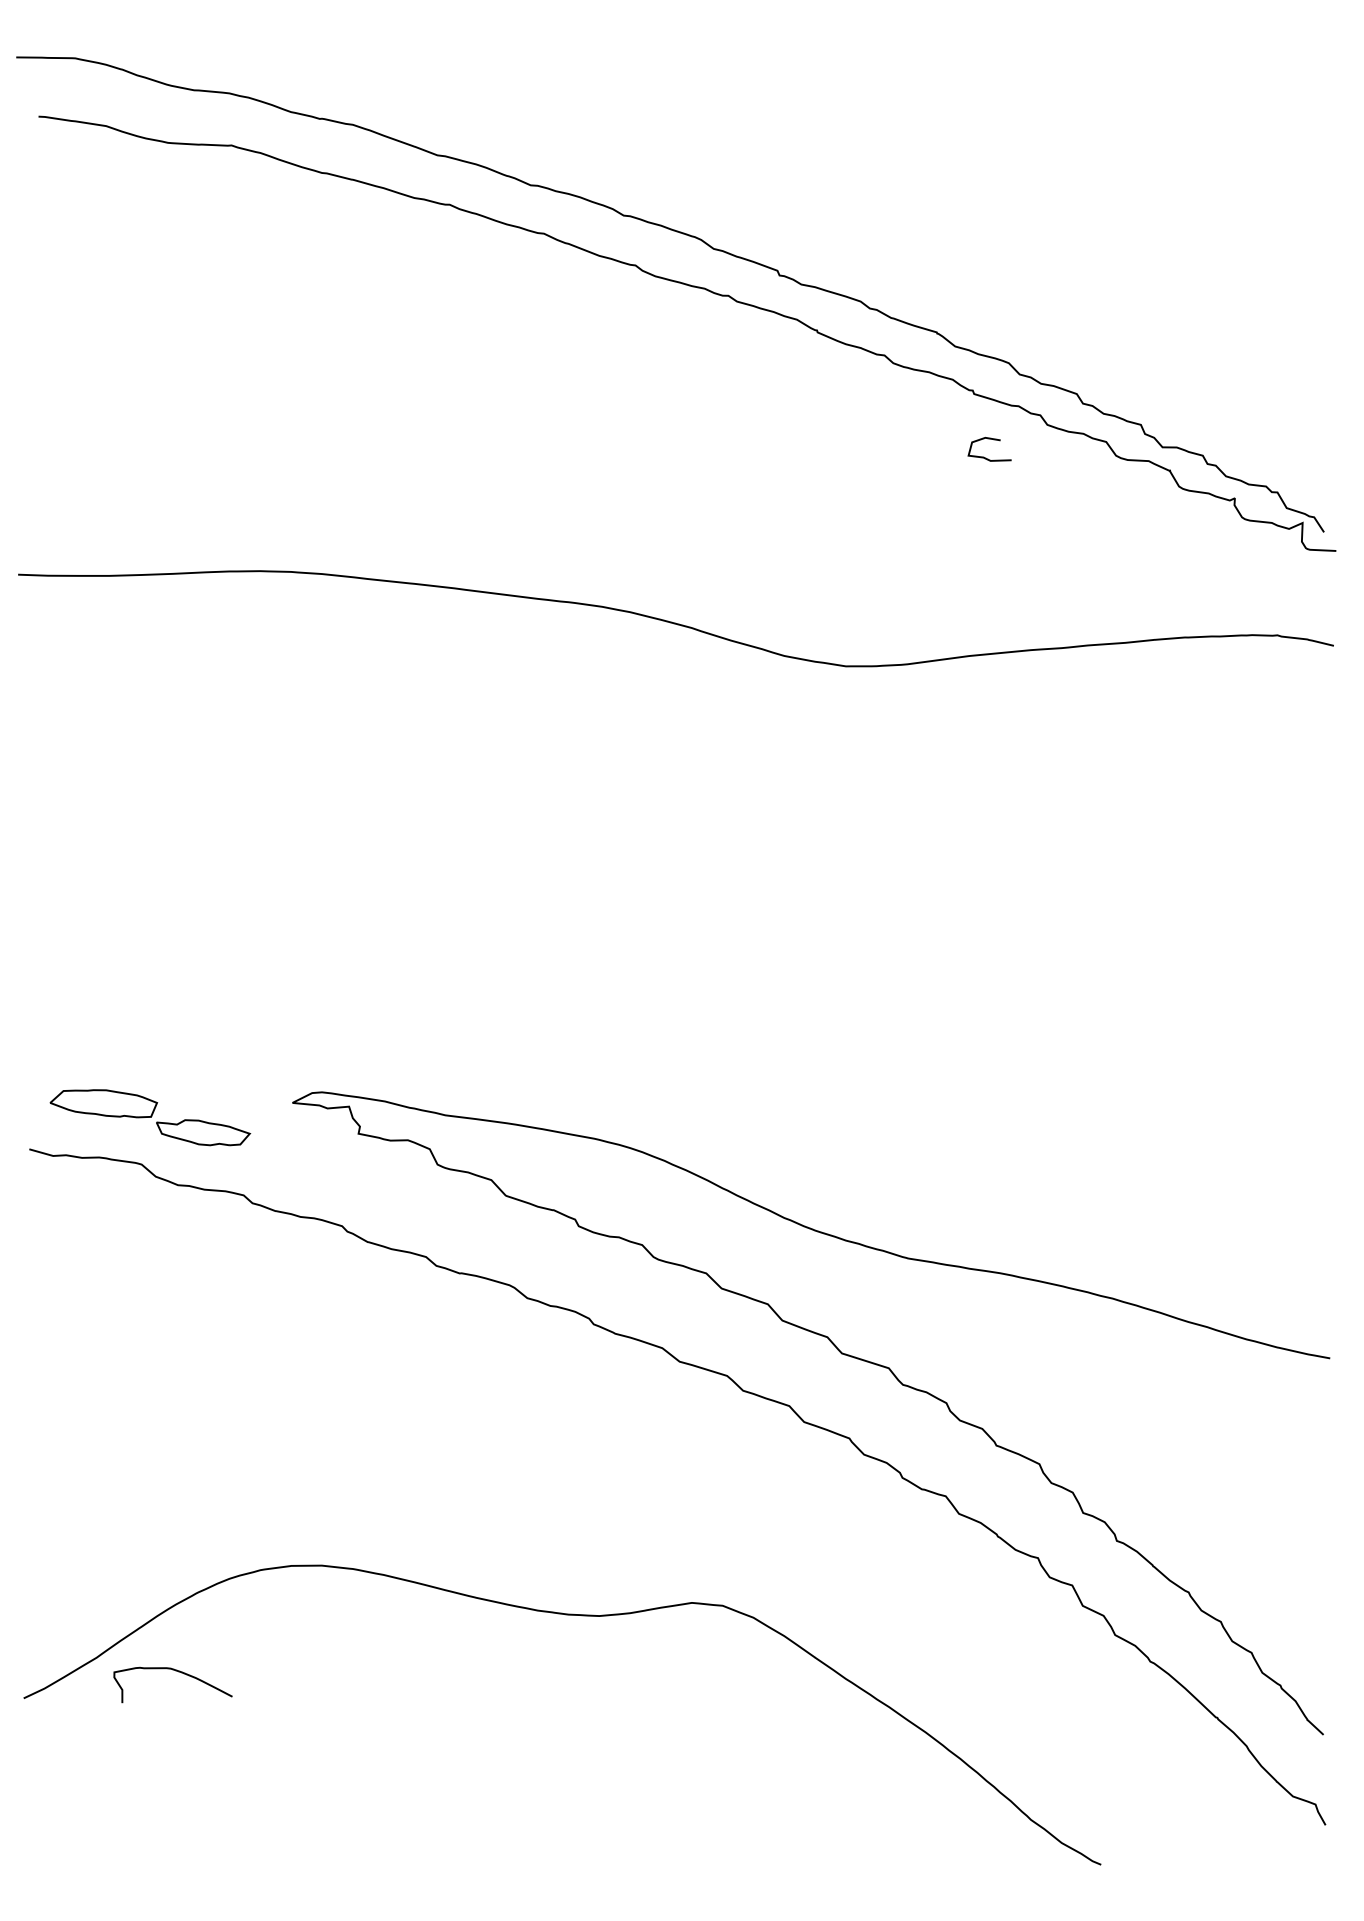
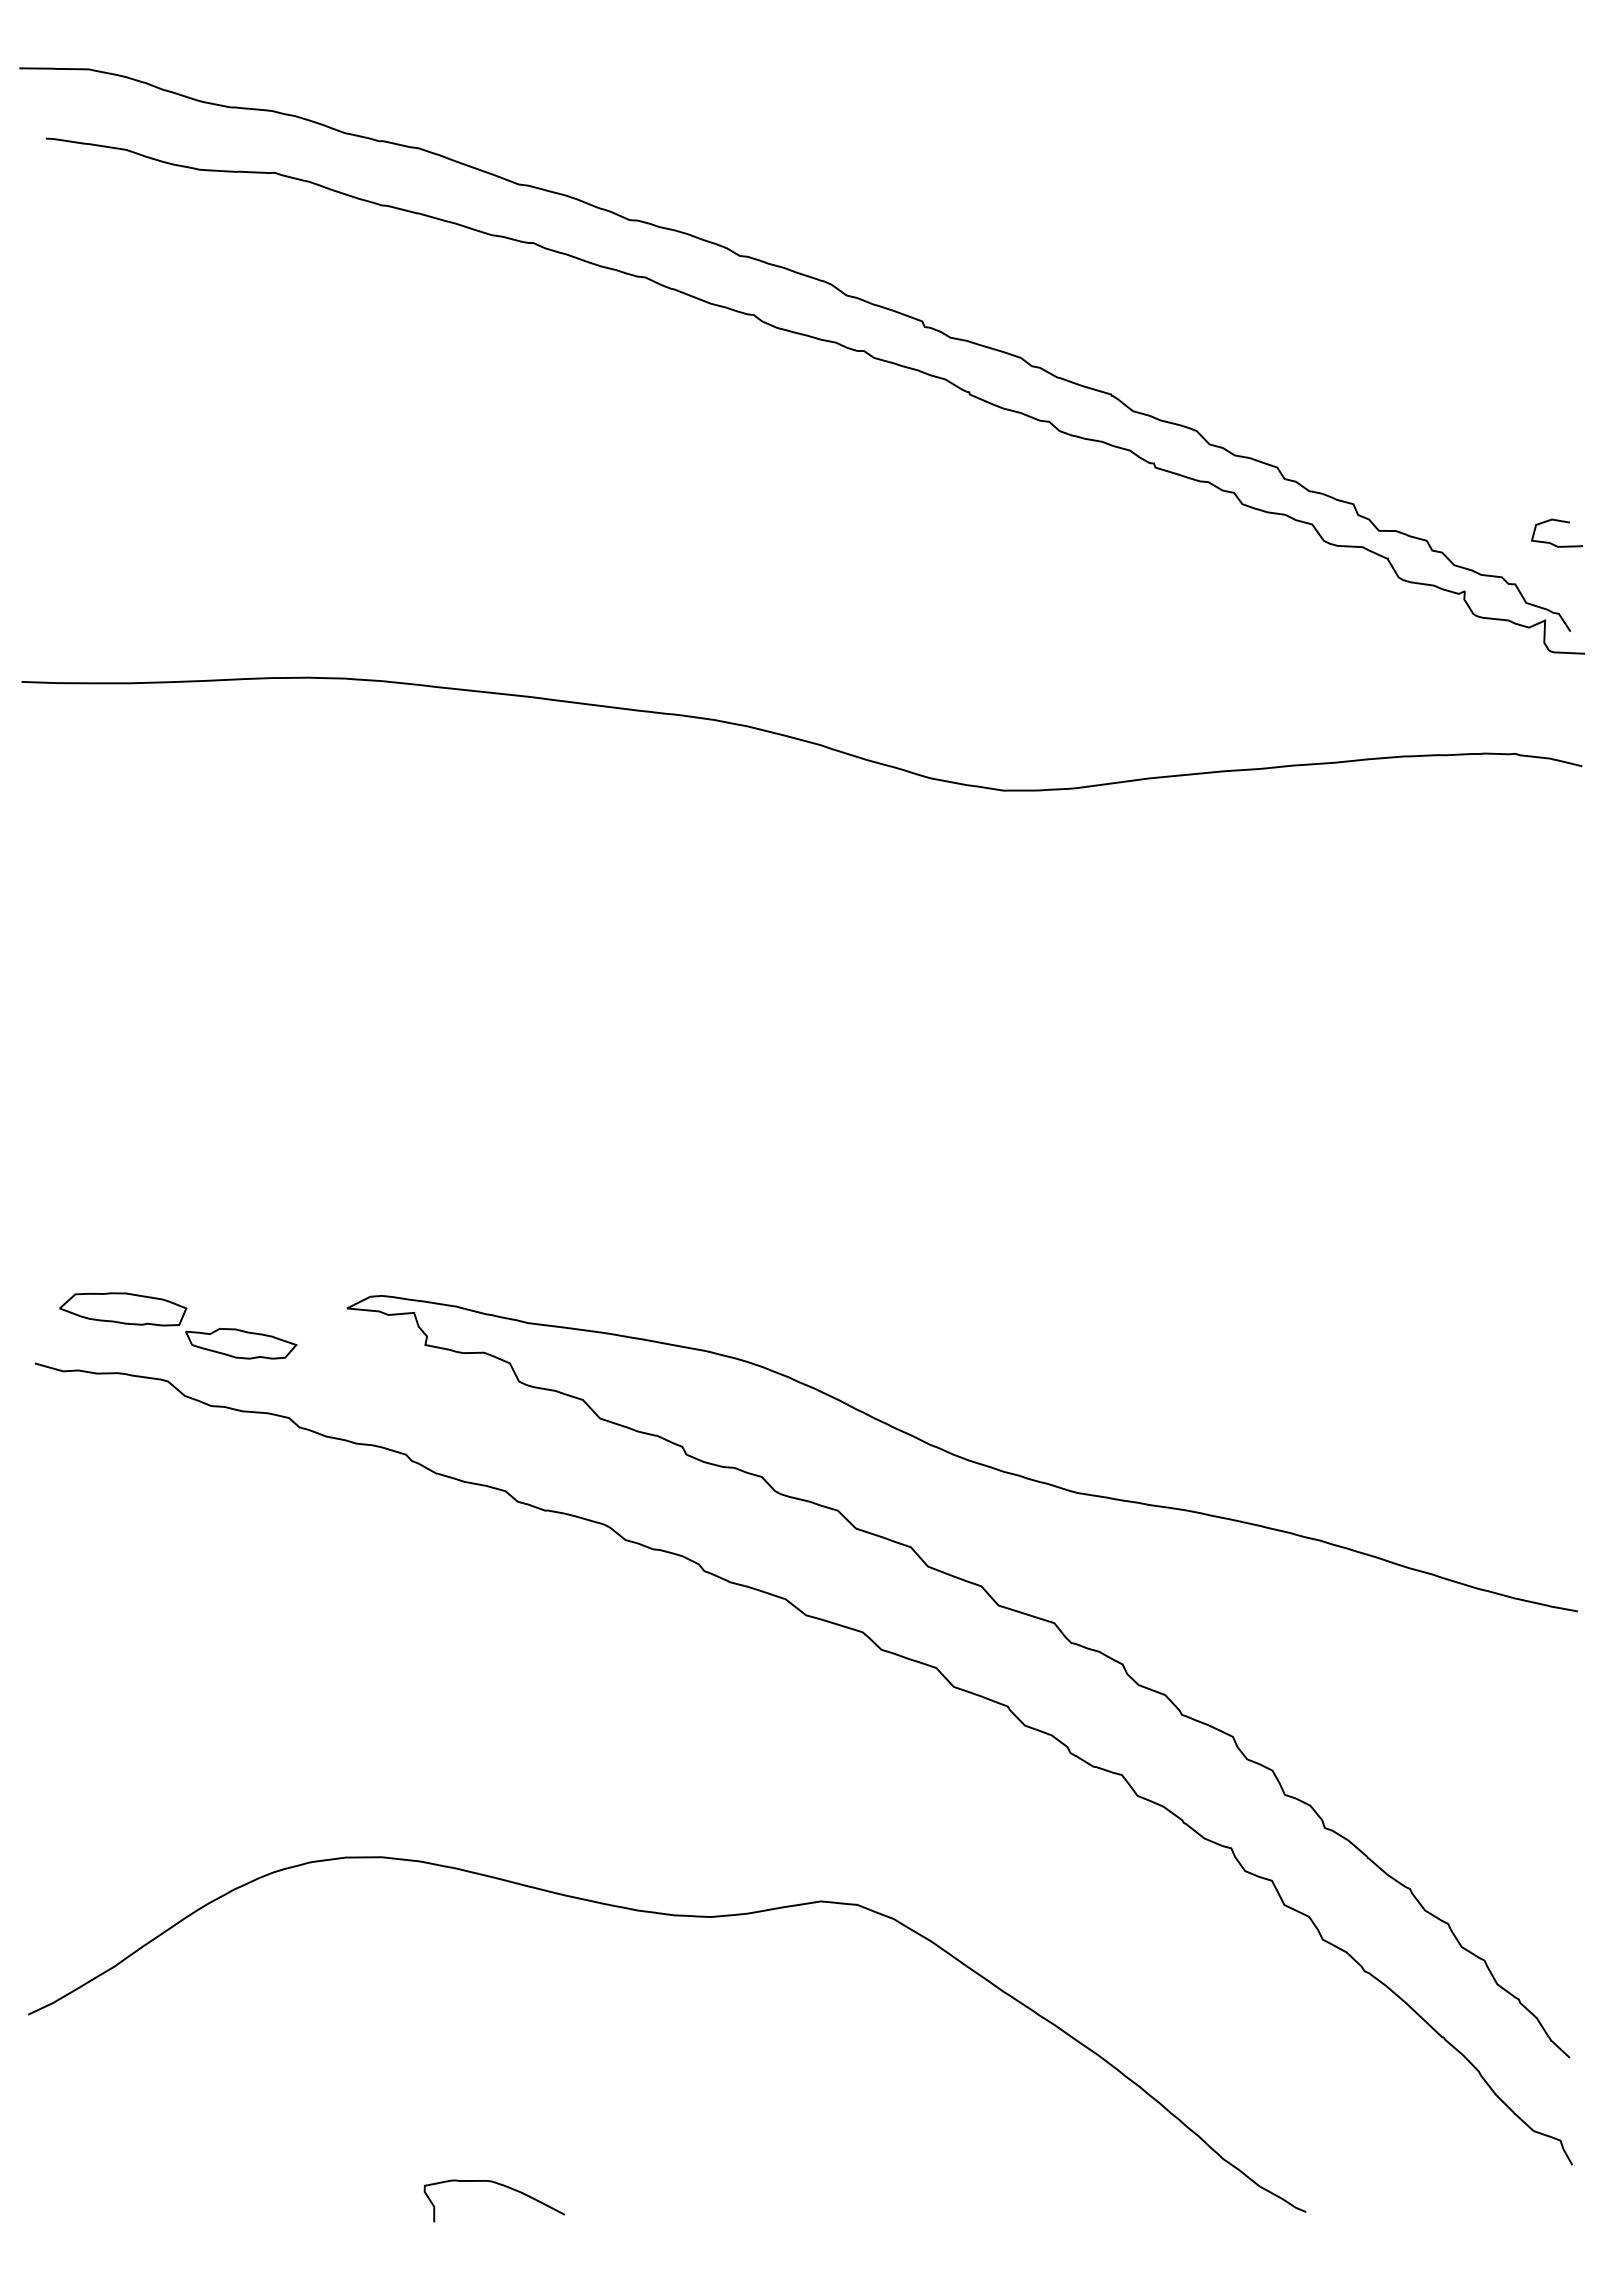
curve: (989, 439) -> (1556, 521), moved
curve: (175, 1671) -> (497, 2184), moved

